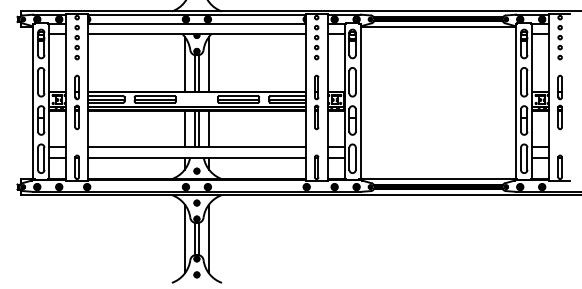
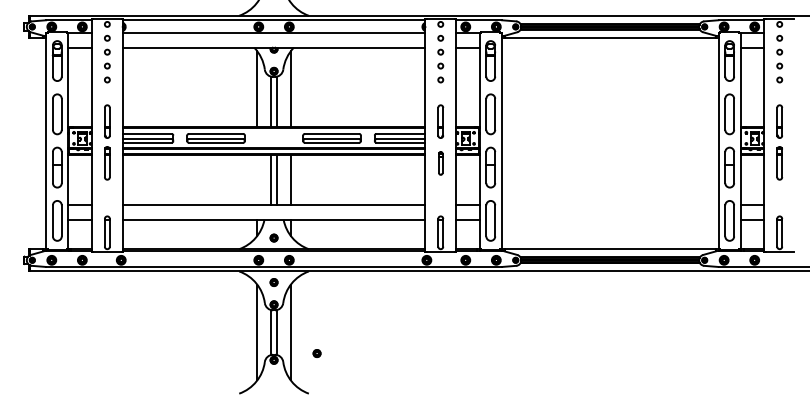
part: (316, 117) -> (440, 163), size x0.7
line: (185, 129) -> (257, 179), removed
part: (196, 274) -> (316, 353), moved

